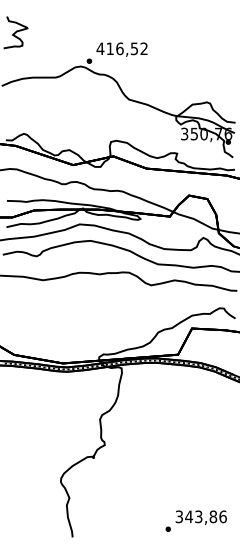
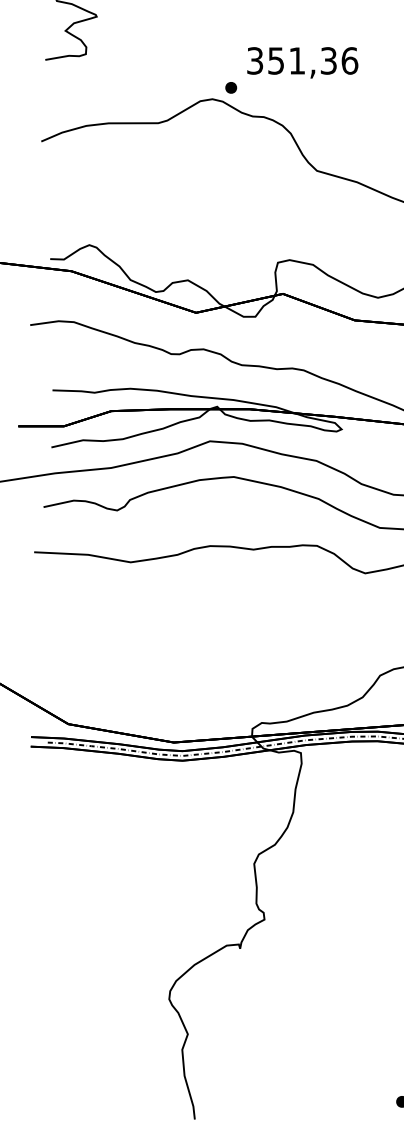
text: (122, 48) -> (302, 60), 416,52 -> 351,36

